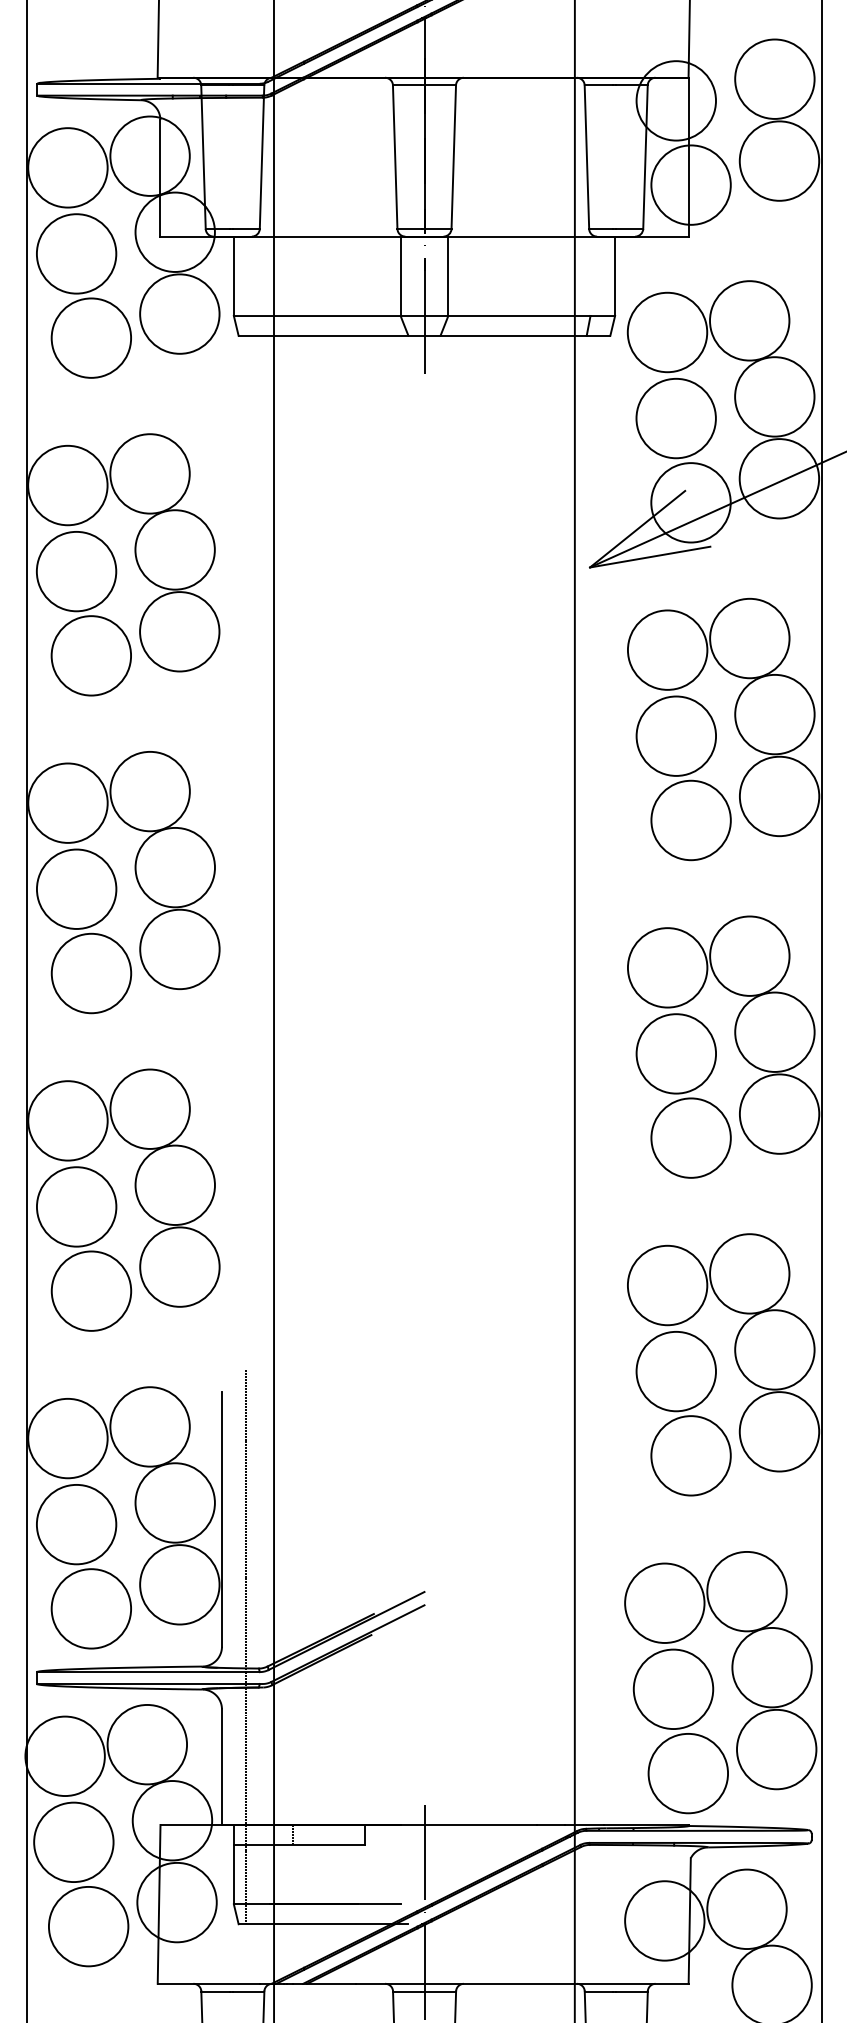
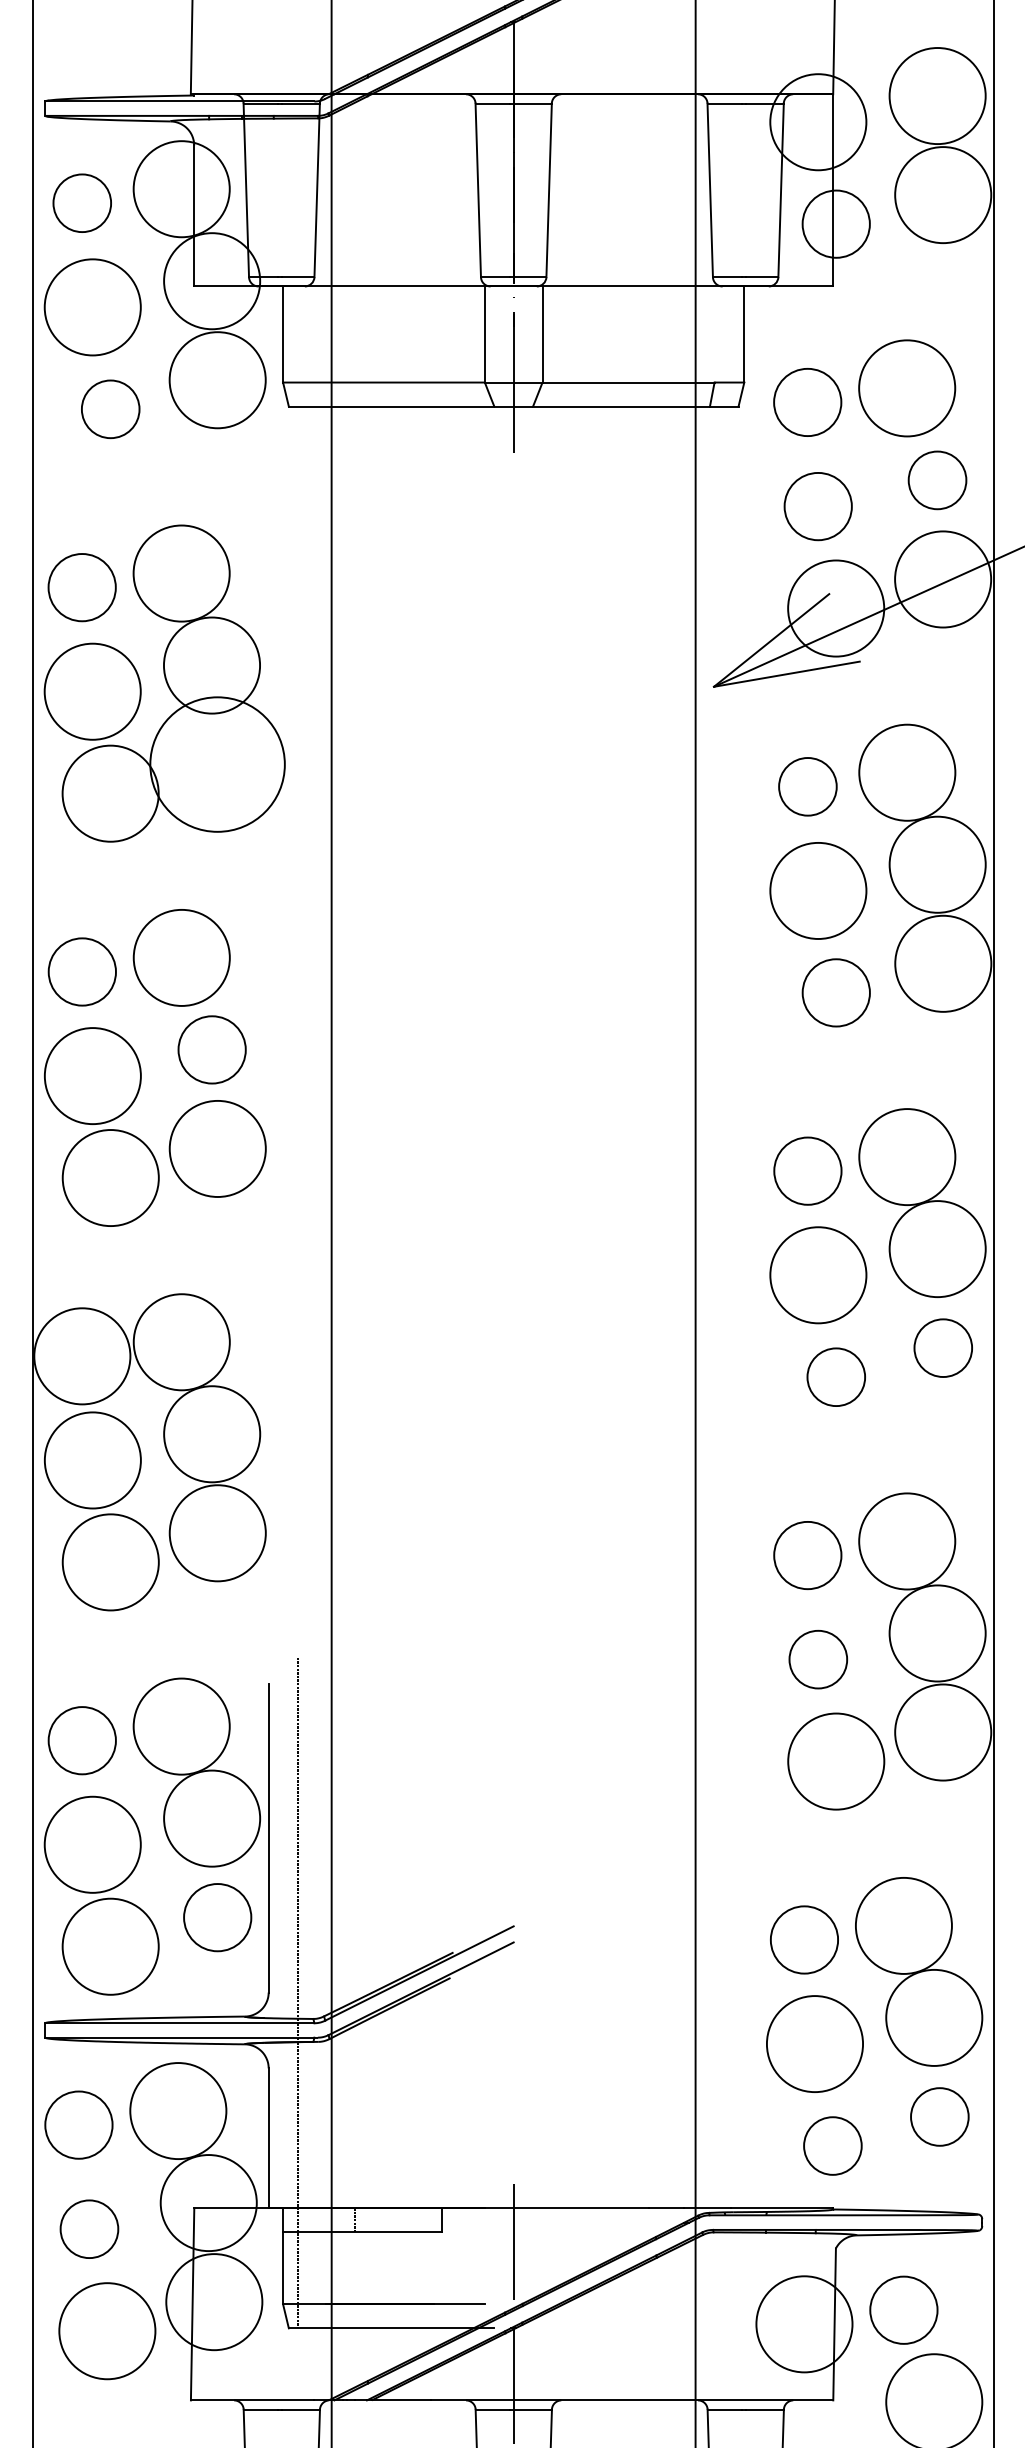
circle: (67, 167) -> (81, 202), size x0.6
circle: (690, 184) -> (835, 223), size x0.7
circle: (667, 332) -> (807, 402), size x0.7
circle: (91, 337) -> (110, 408), size x0.6
circle: (774, 396) -> (937, 479), size x0.6
circle: (675, 418) -> (817, 506), size x0.7
circle: (67, 485) -> (81, 587), size x0.7
circle: (179, 631) -> (217, 764), size x1.4
circle: (667, 649) -> (807, 786), size x0.6
circle: (67, 802) -> (81, 971), size x0.7
circle: (690, 820) -> (835, 992), size x0.7
circle: (174, 867) -> (211, 1049), size x0.7
circle: (667, 967) -> (807, 1170), size x0.7
circle: (779, 1113) -> (943, 1347), size x0.6
circle: (690, 1137) -> (835, 1376), size x0.6
circle: (667, 1285) -> (807, 1555), size x0.7
circle: (676, 1371) -> (818, 1659), size x0.6
circle: (67, 1438) -> (81, 1740), size x0.7
circle: (179, 1584) -> (217, 1917), size x0.7
circle: (664, 1602) -> (804, 1939), size x0.7
circle: (776, 1749) -> (939, 2116), size x0.6
circle: (64, 1756) -> (78, 2125), size x0.7
circle: (688, 1773) -> (833, 2145), size x0.6
circle: (73, 1842) -> (89, 2229), size x0.6
circle: (746, 1909) -> (903, 2310), size x0.7

